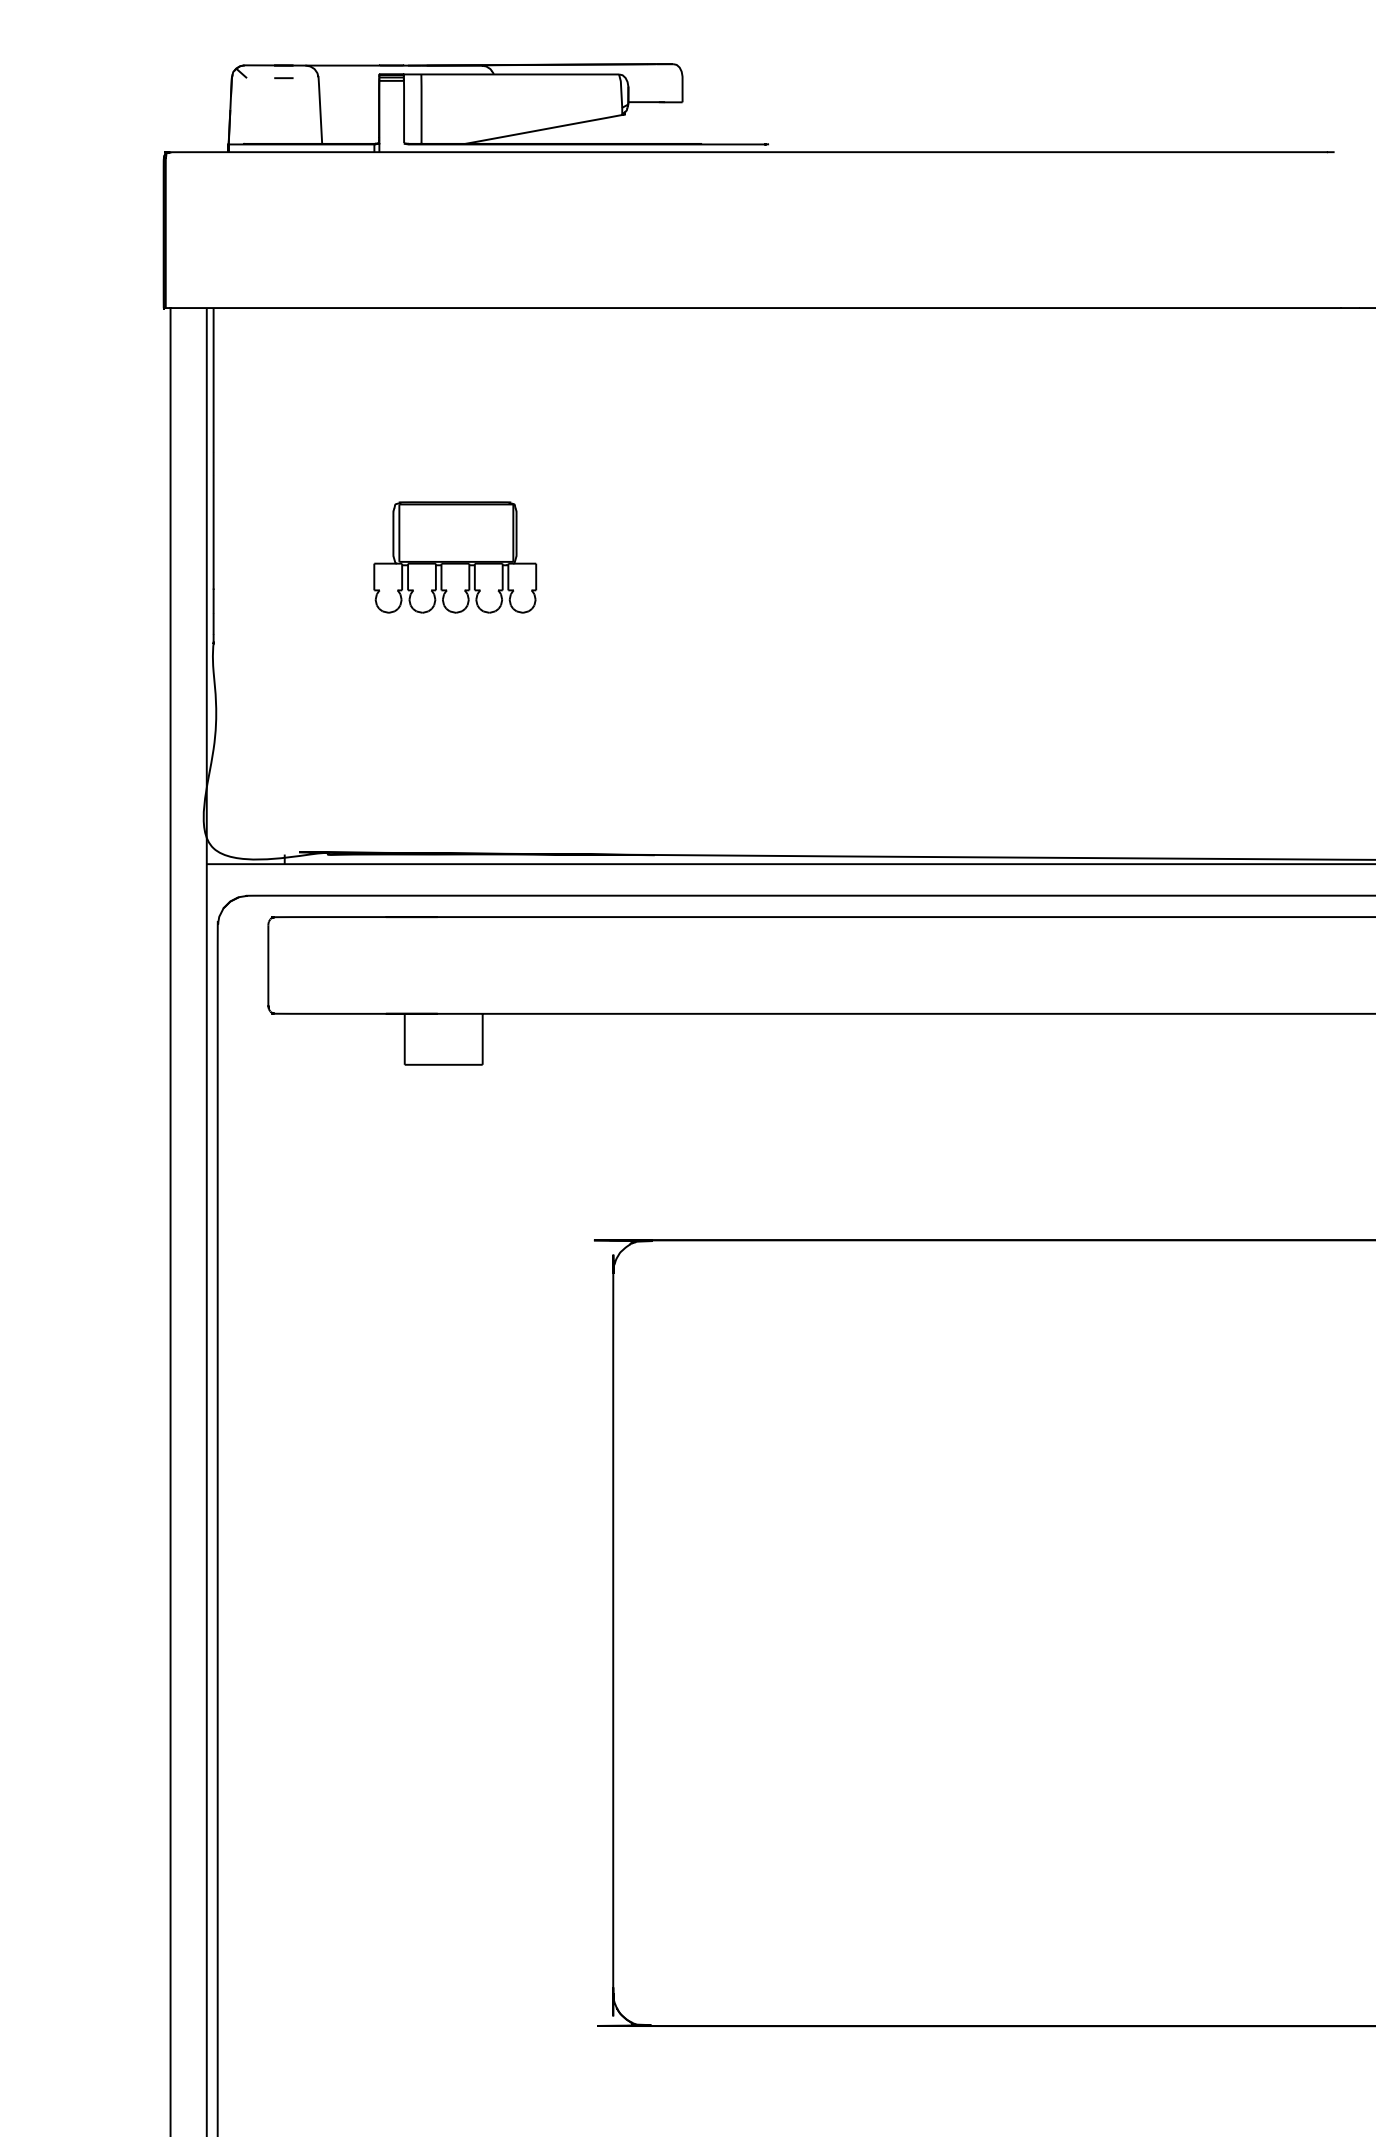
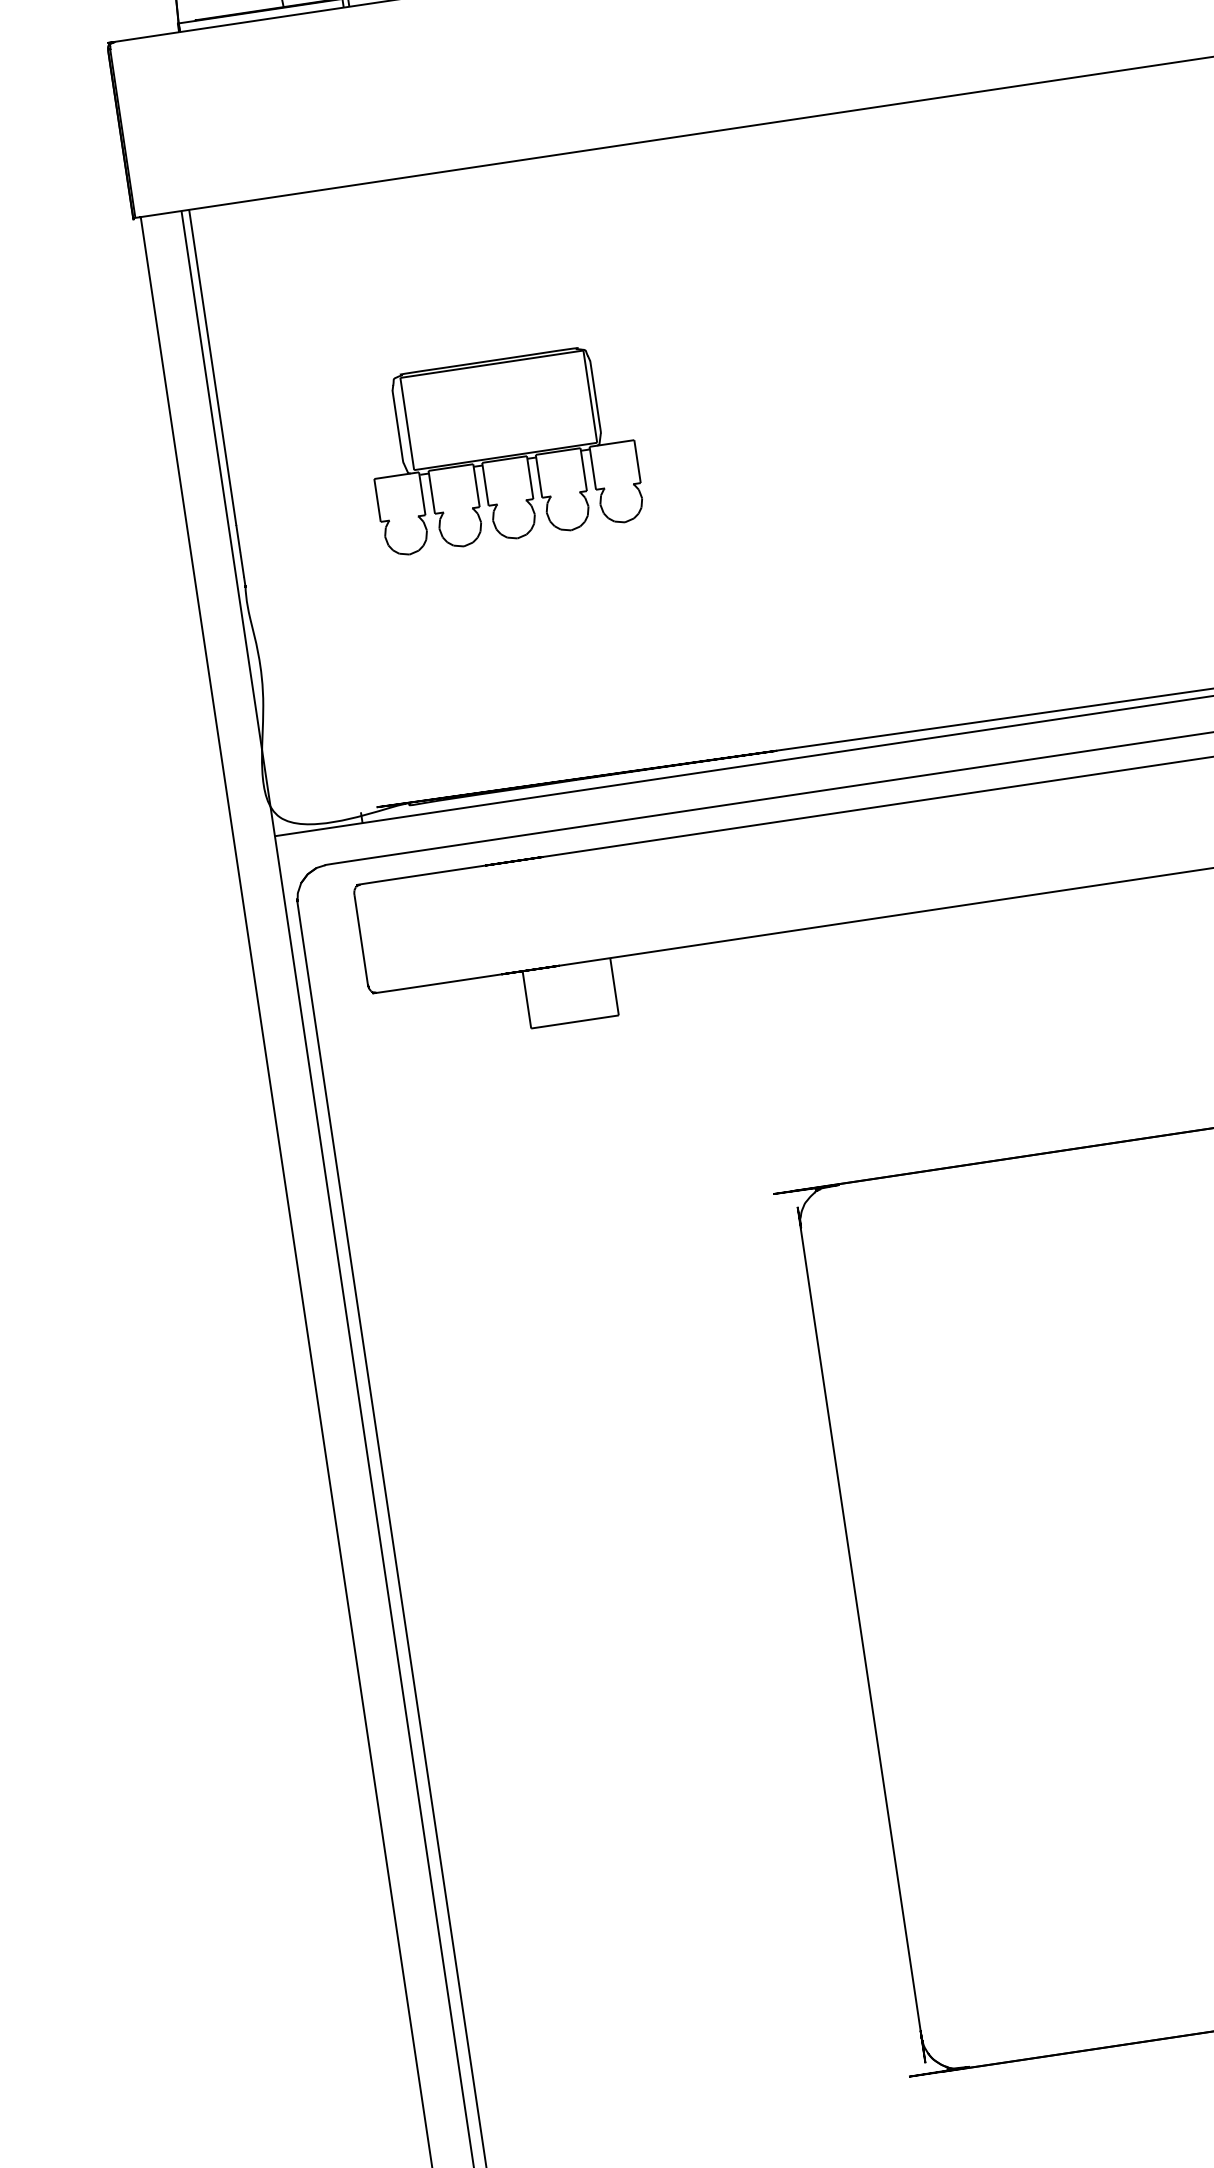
part: (454, 557) -> (501, 449), size x1.43

